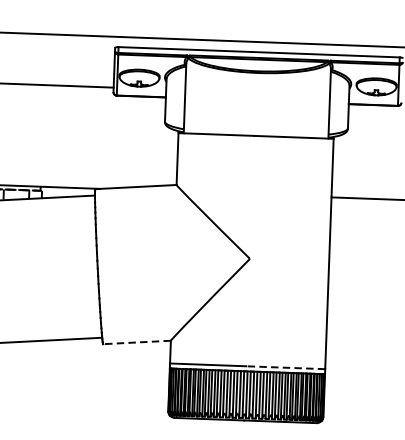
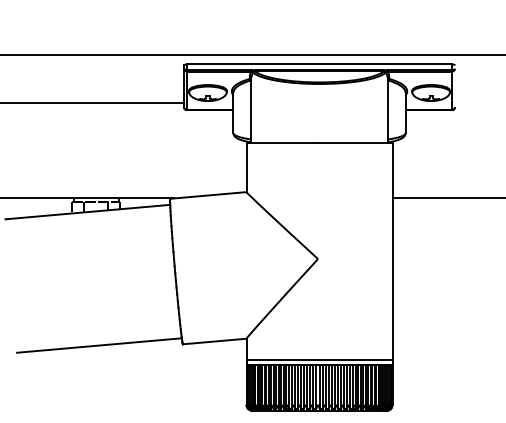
line: (136, 342) -> (214, 341), dashed -> solid
line: (284, 368) -> (354, 360), dashed -> solid

